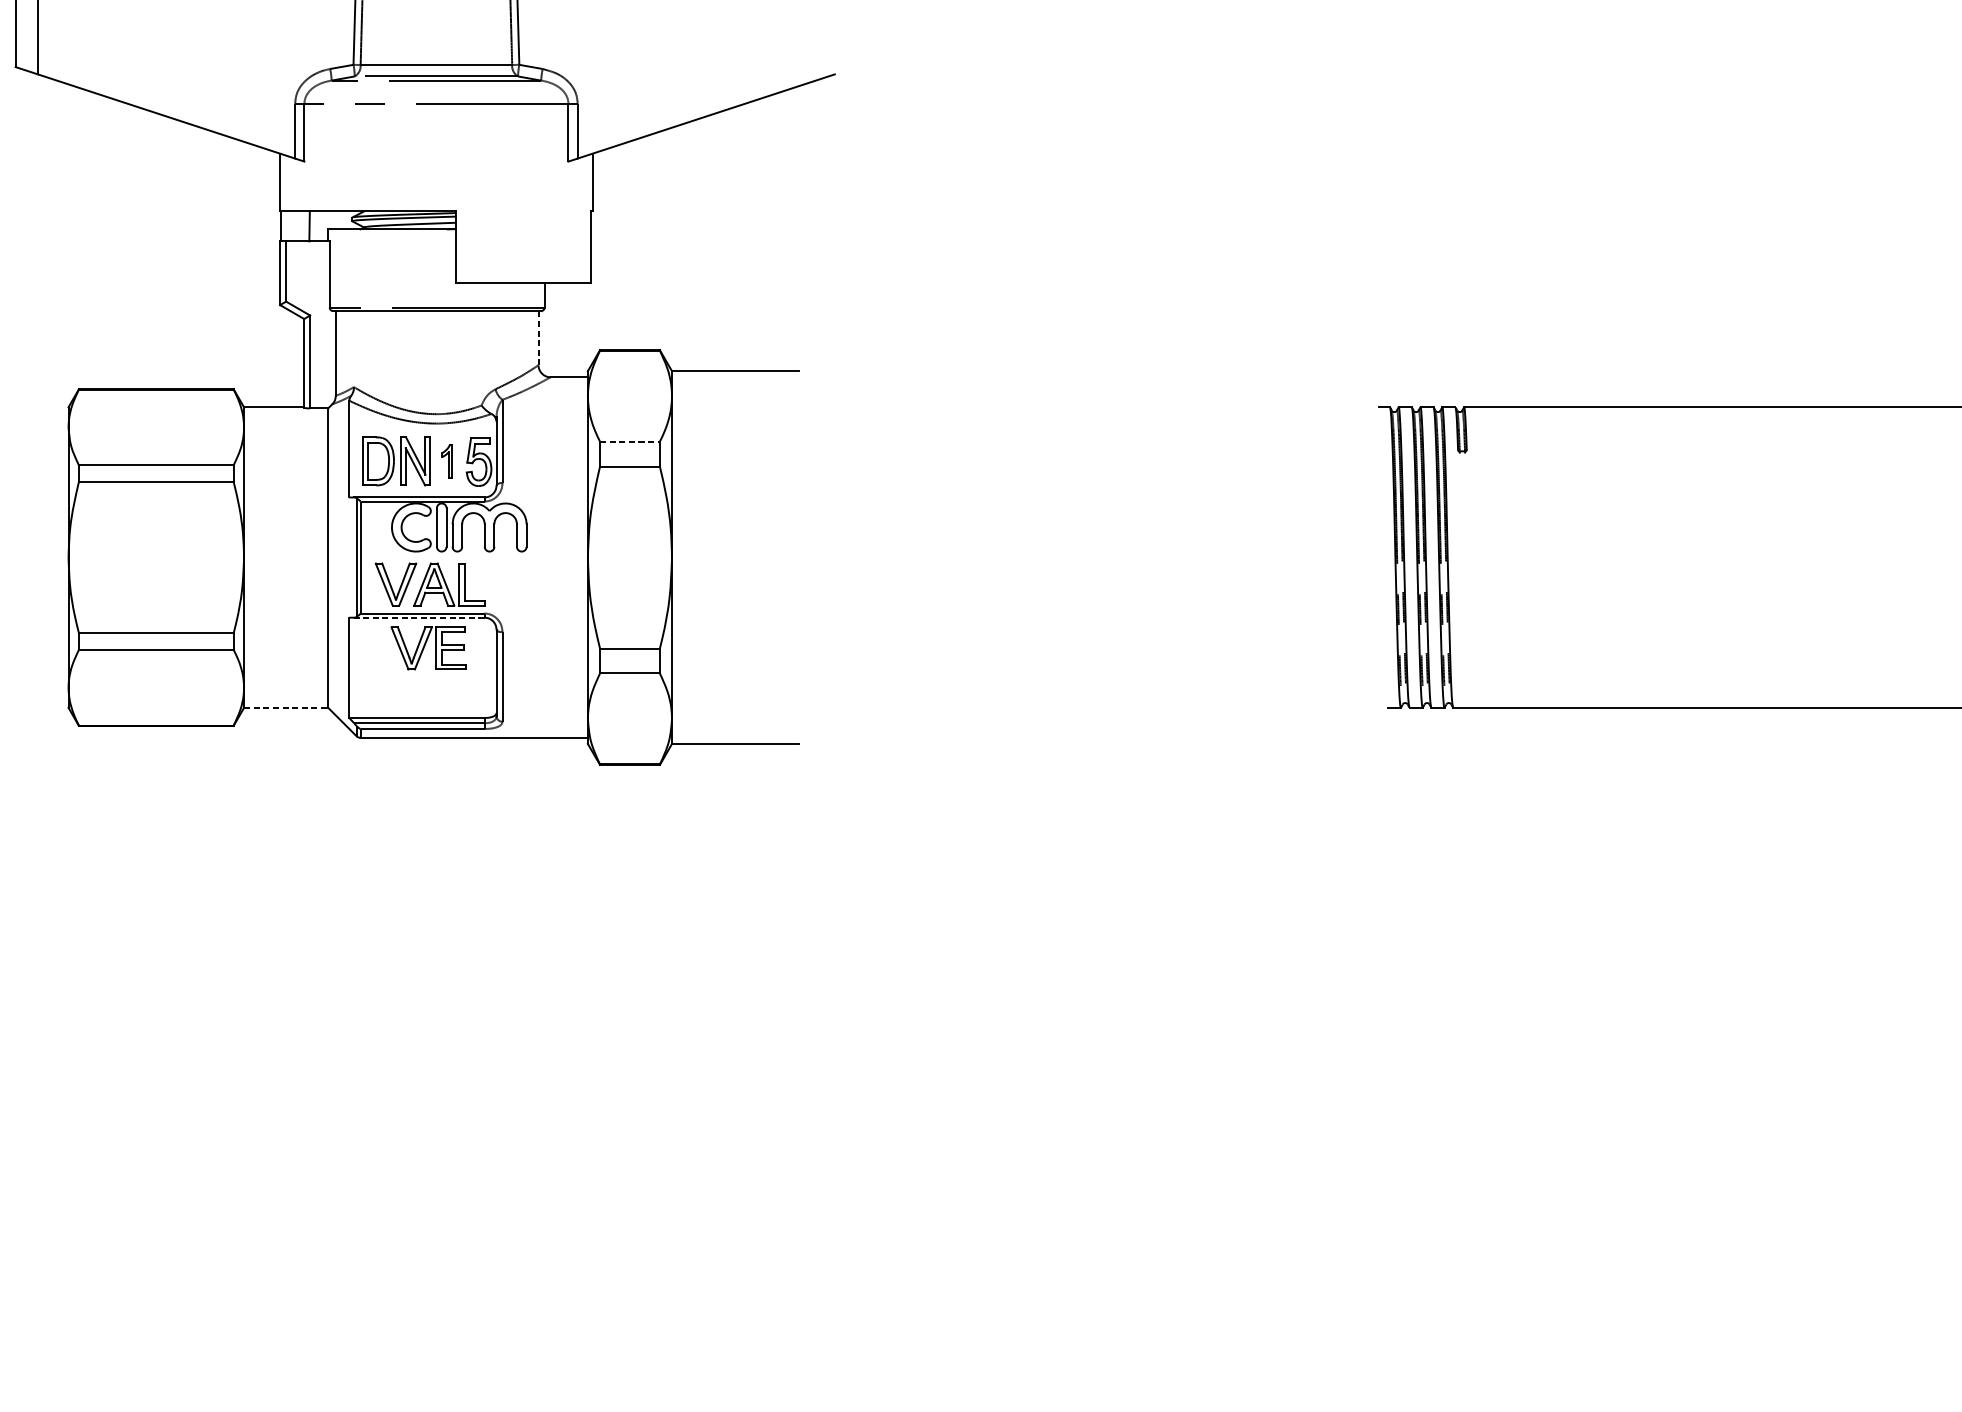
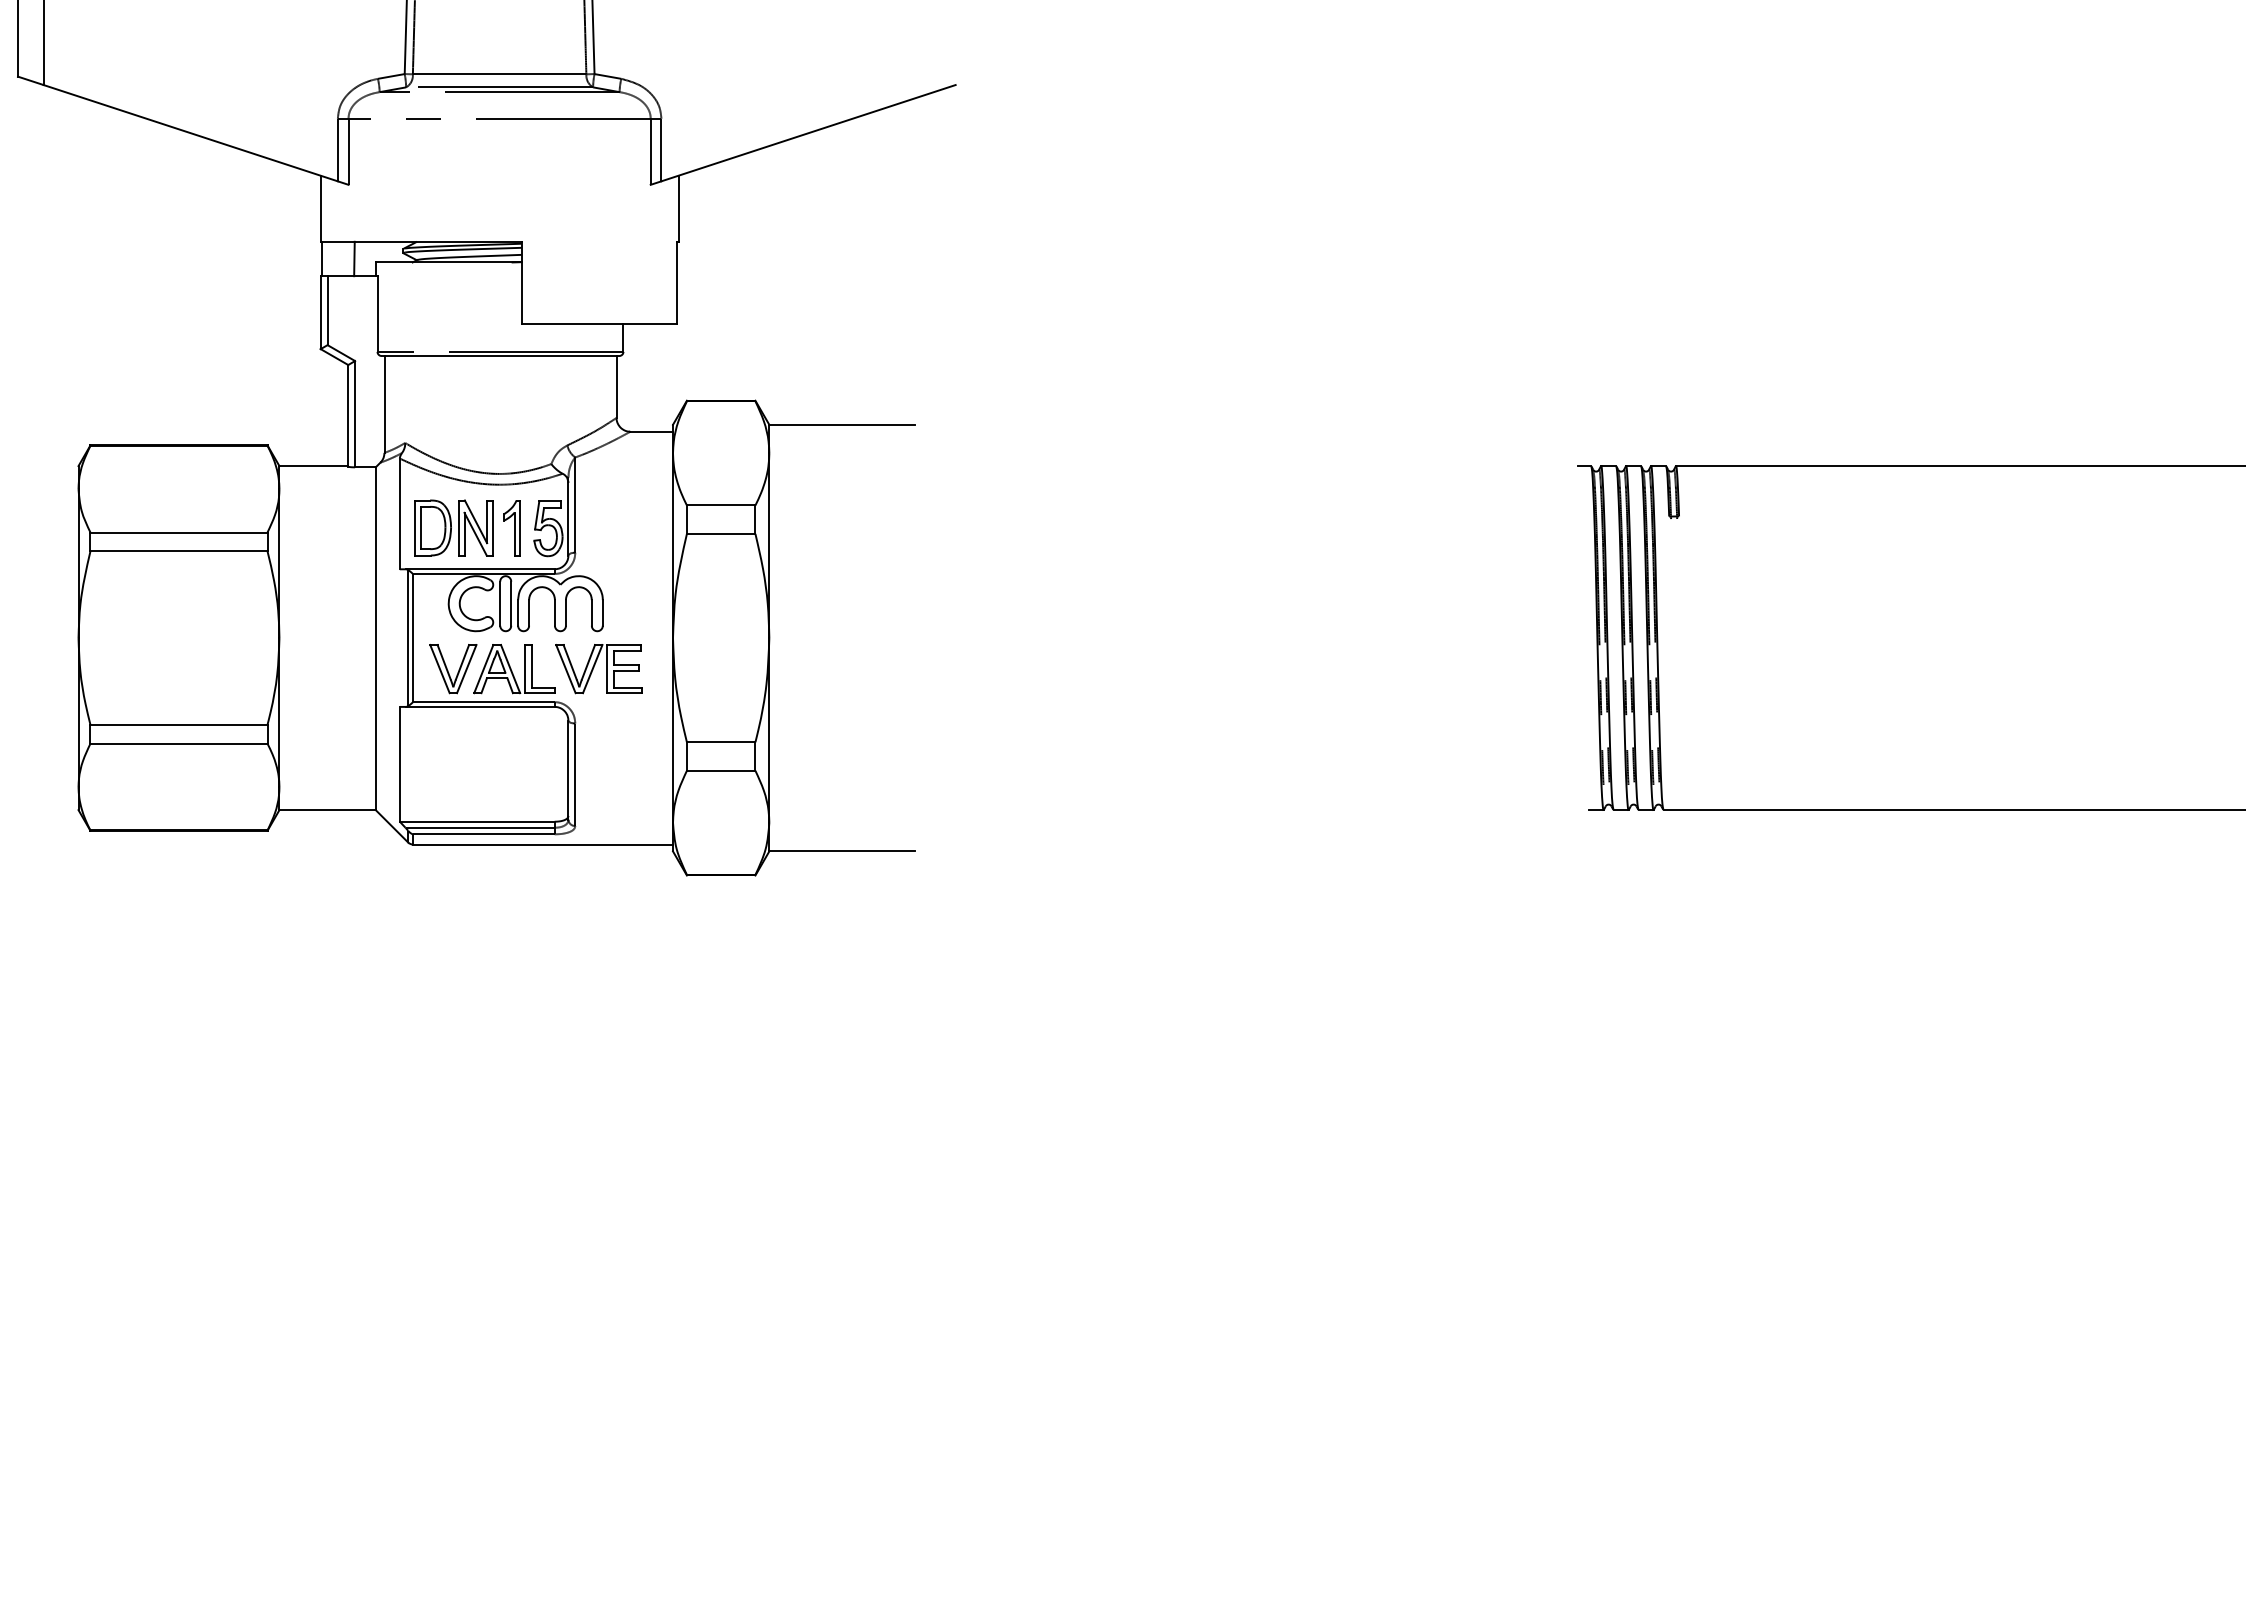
line: (538, 337) -> (616, 386), dashed -> solid
line: (630, 441) -> (721, 505), dashed -> solid
part: (446, 461) -> (511, 528), size x1.43
line: (419, 617) -> (480, 706), dashed -> solid
part: (428, 648) -> (598, 669), moved
line: (286, 708) -> (328, 810), dashed -> solid

